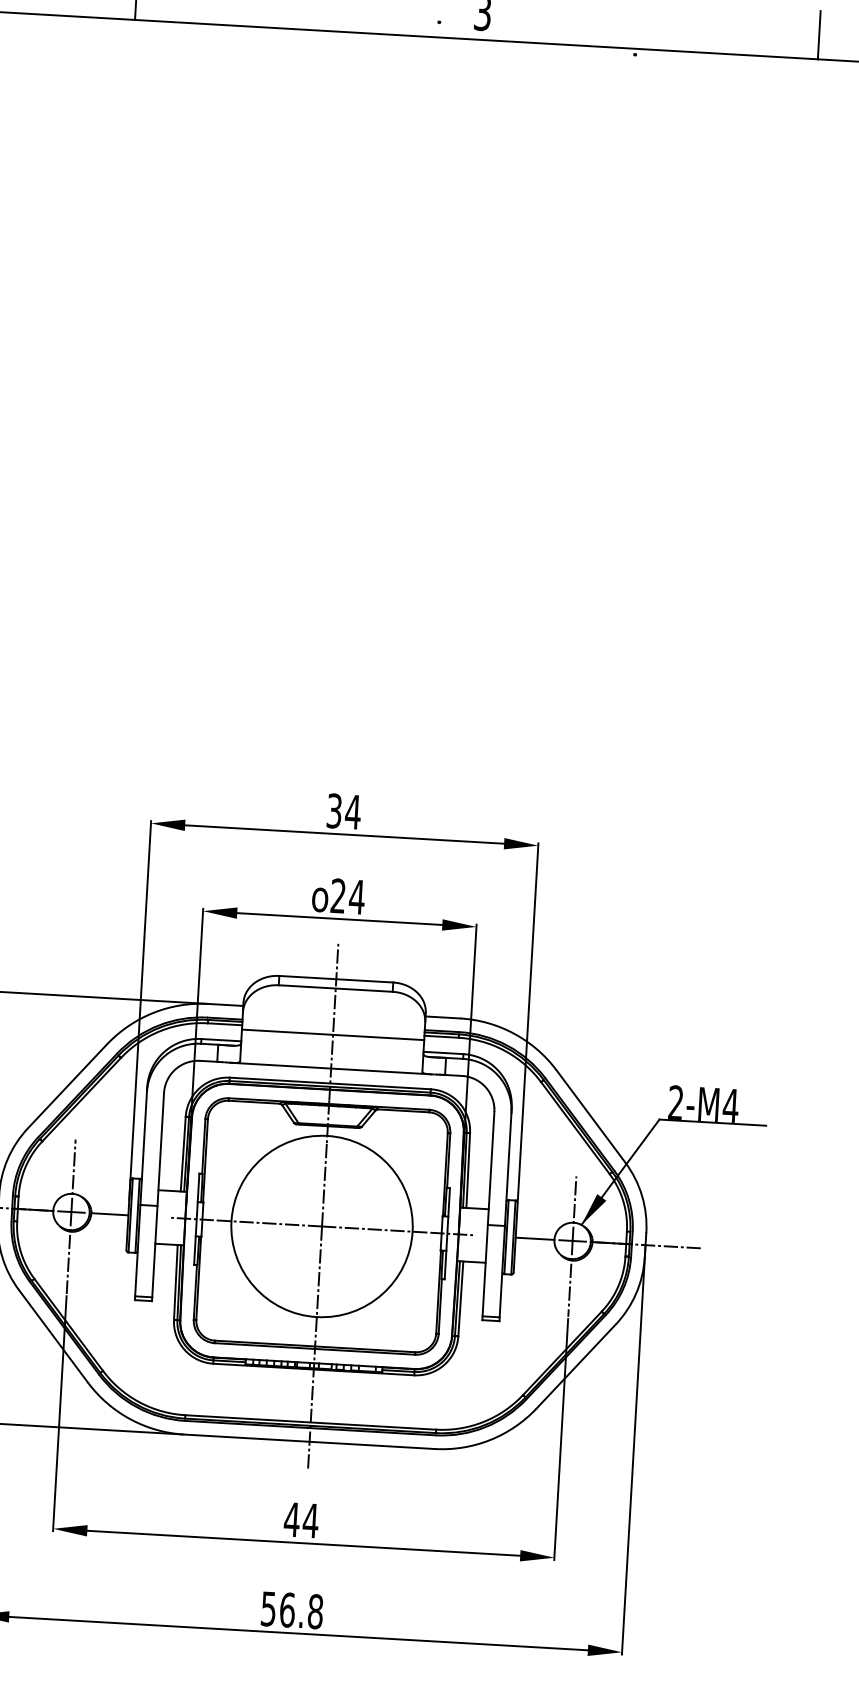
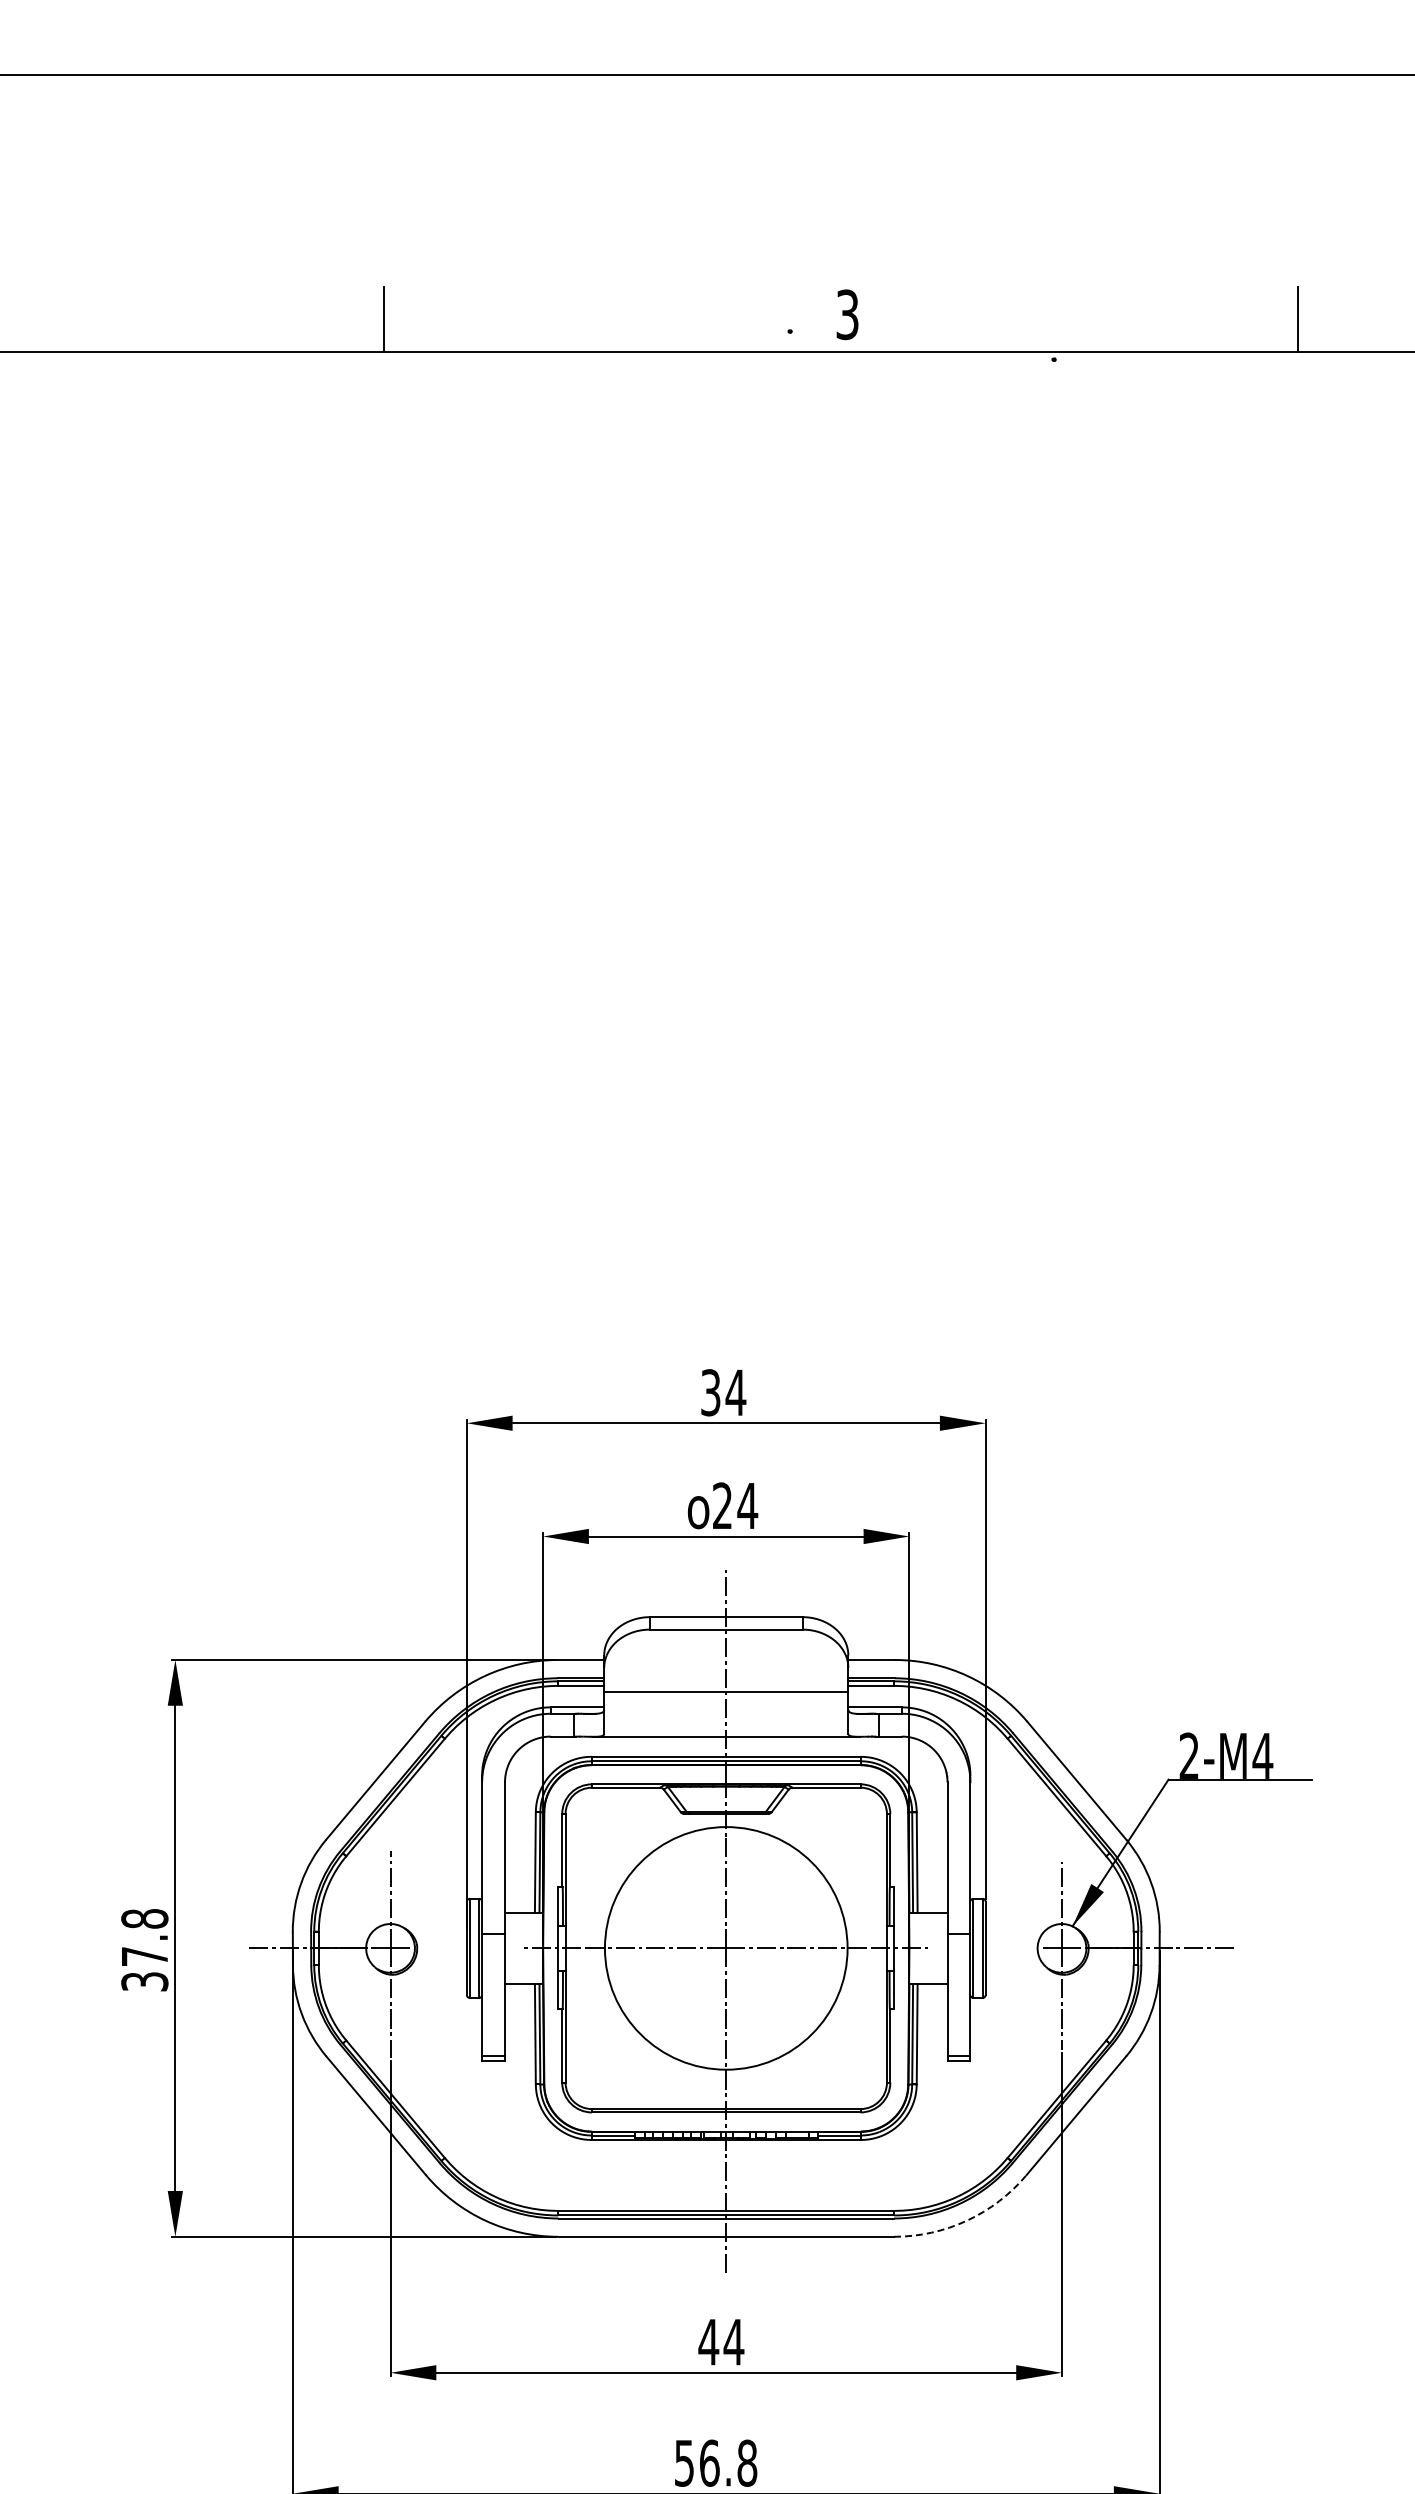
line: (109, 1214) -> (441, 1948), removed
line: (534, 1238) -> (1011, 1948), removed
arc: (490, 1440) -> (967, 2220), solid -> dashed

